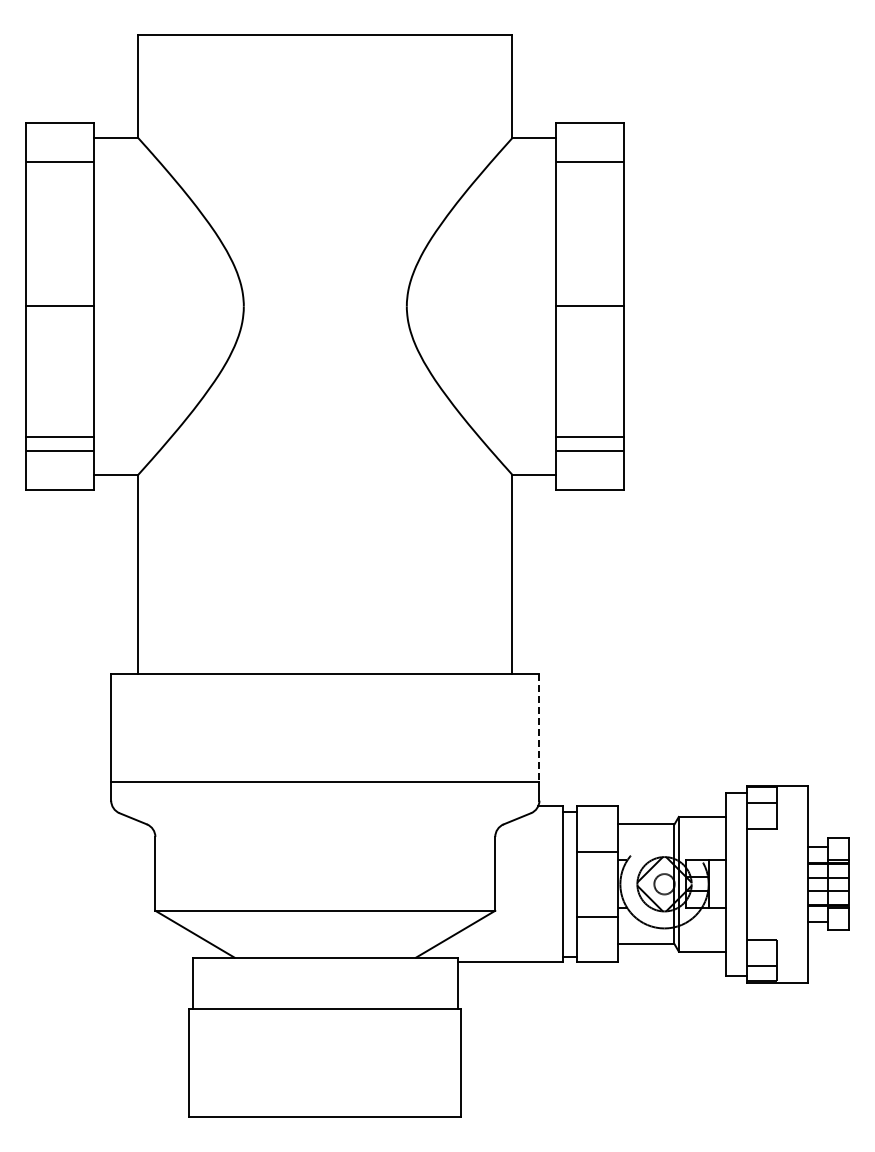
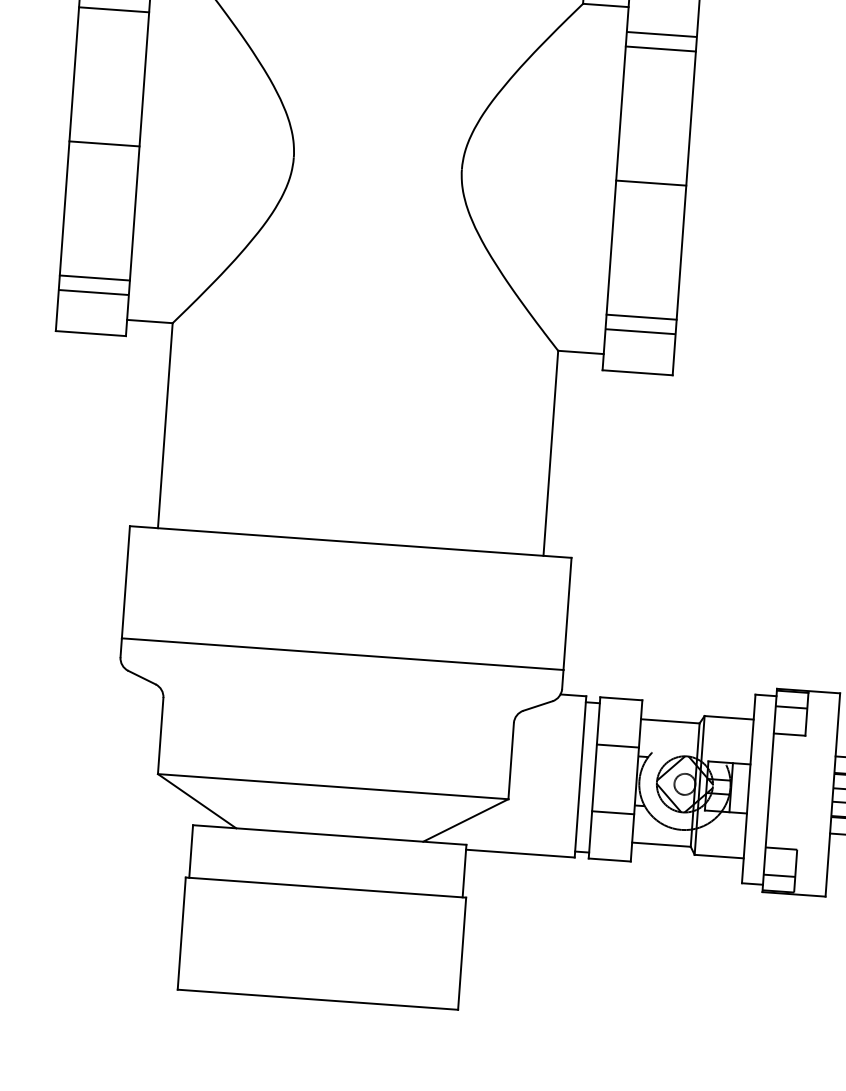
line: (60, 176) -> (114, 9), added
line: (590, 176) -> (660, 49), added
line: (539, 728) -> (567, 614), dashed -> solid

